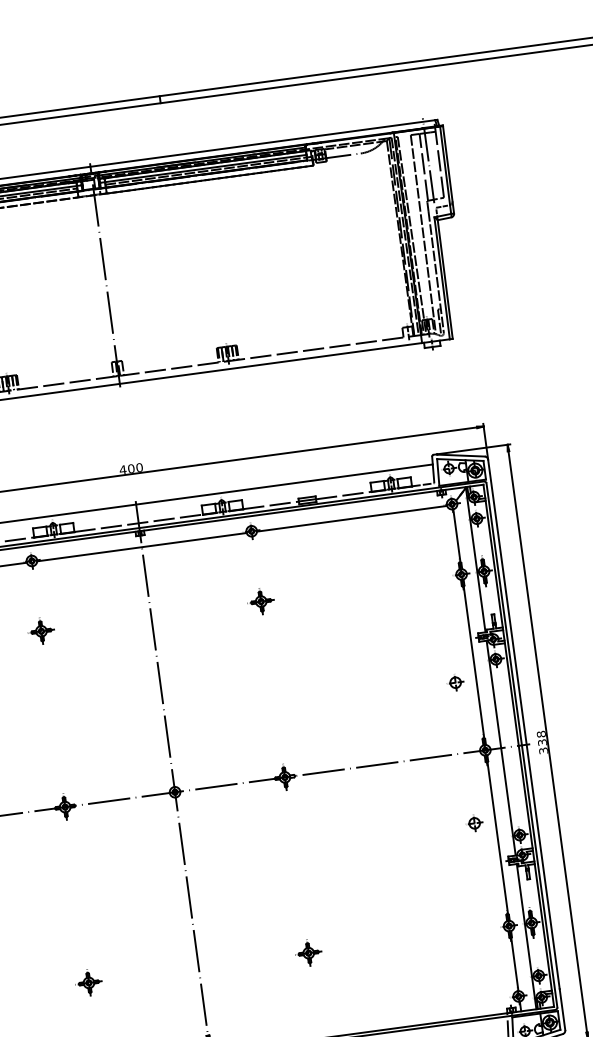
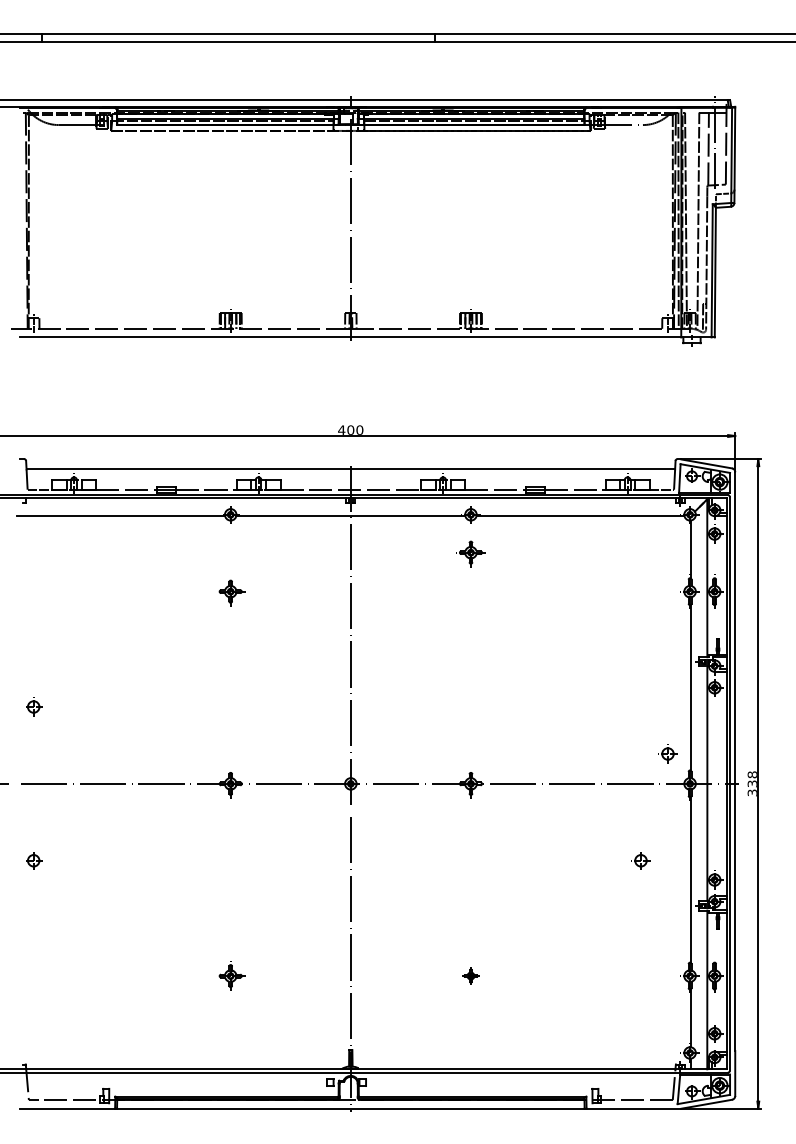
part: (260, 602) -> (470, 553), moved
part: (455, 682) -> (667, 753), moved
part: (474, 823) -> (640, 860), moved
part: (308, 952) -> (470, 975), size x0.6

